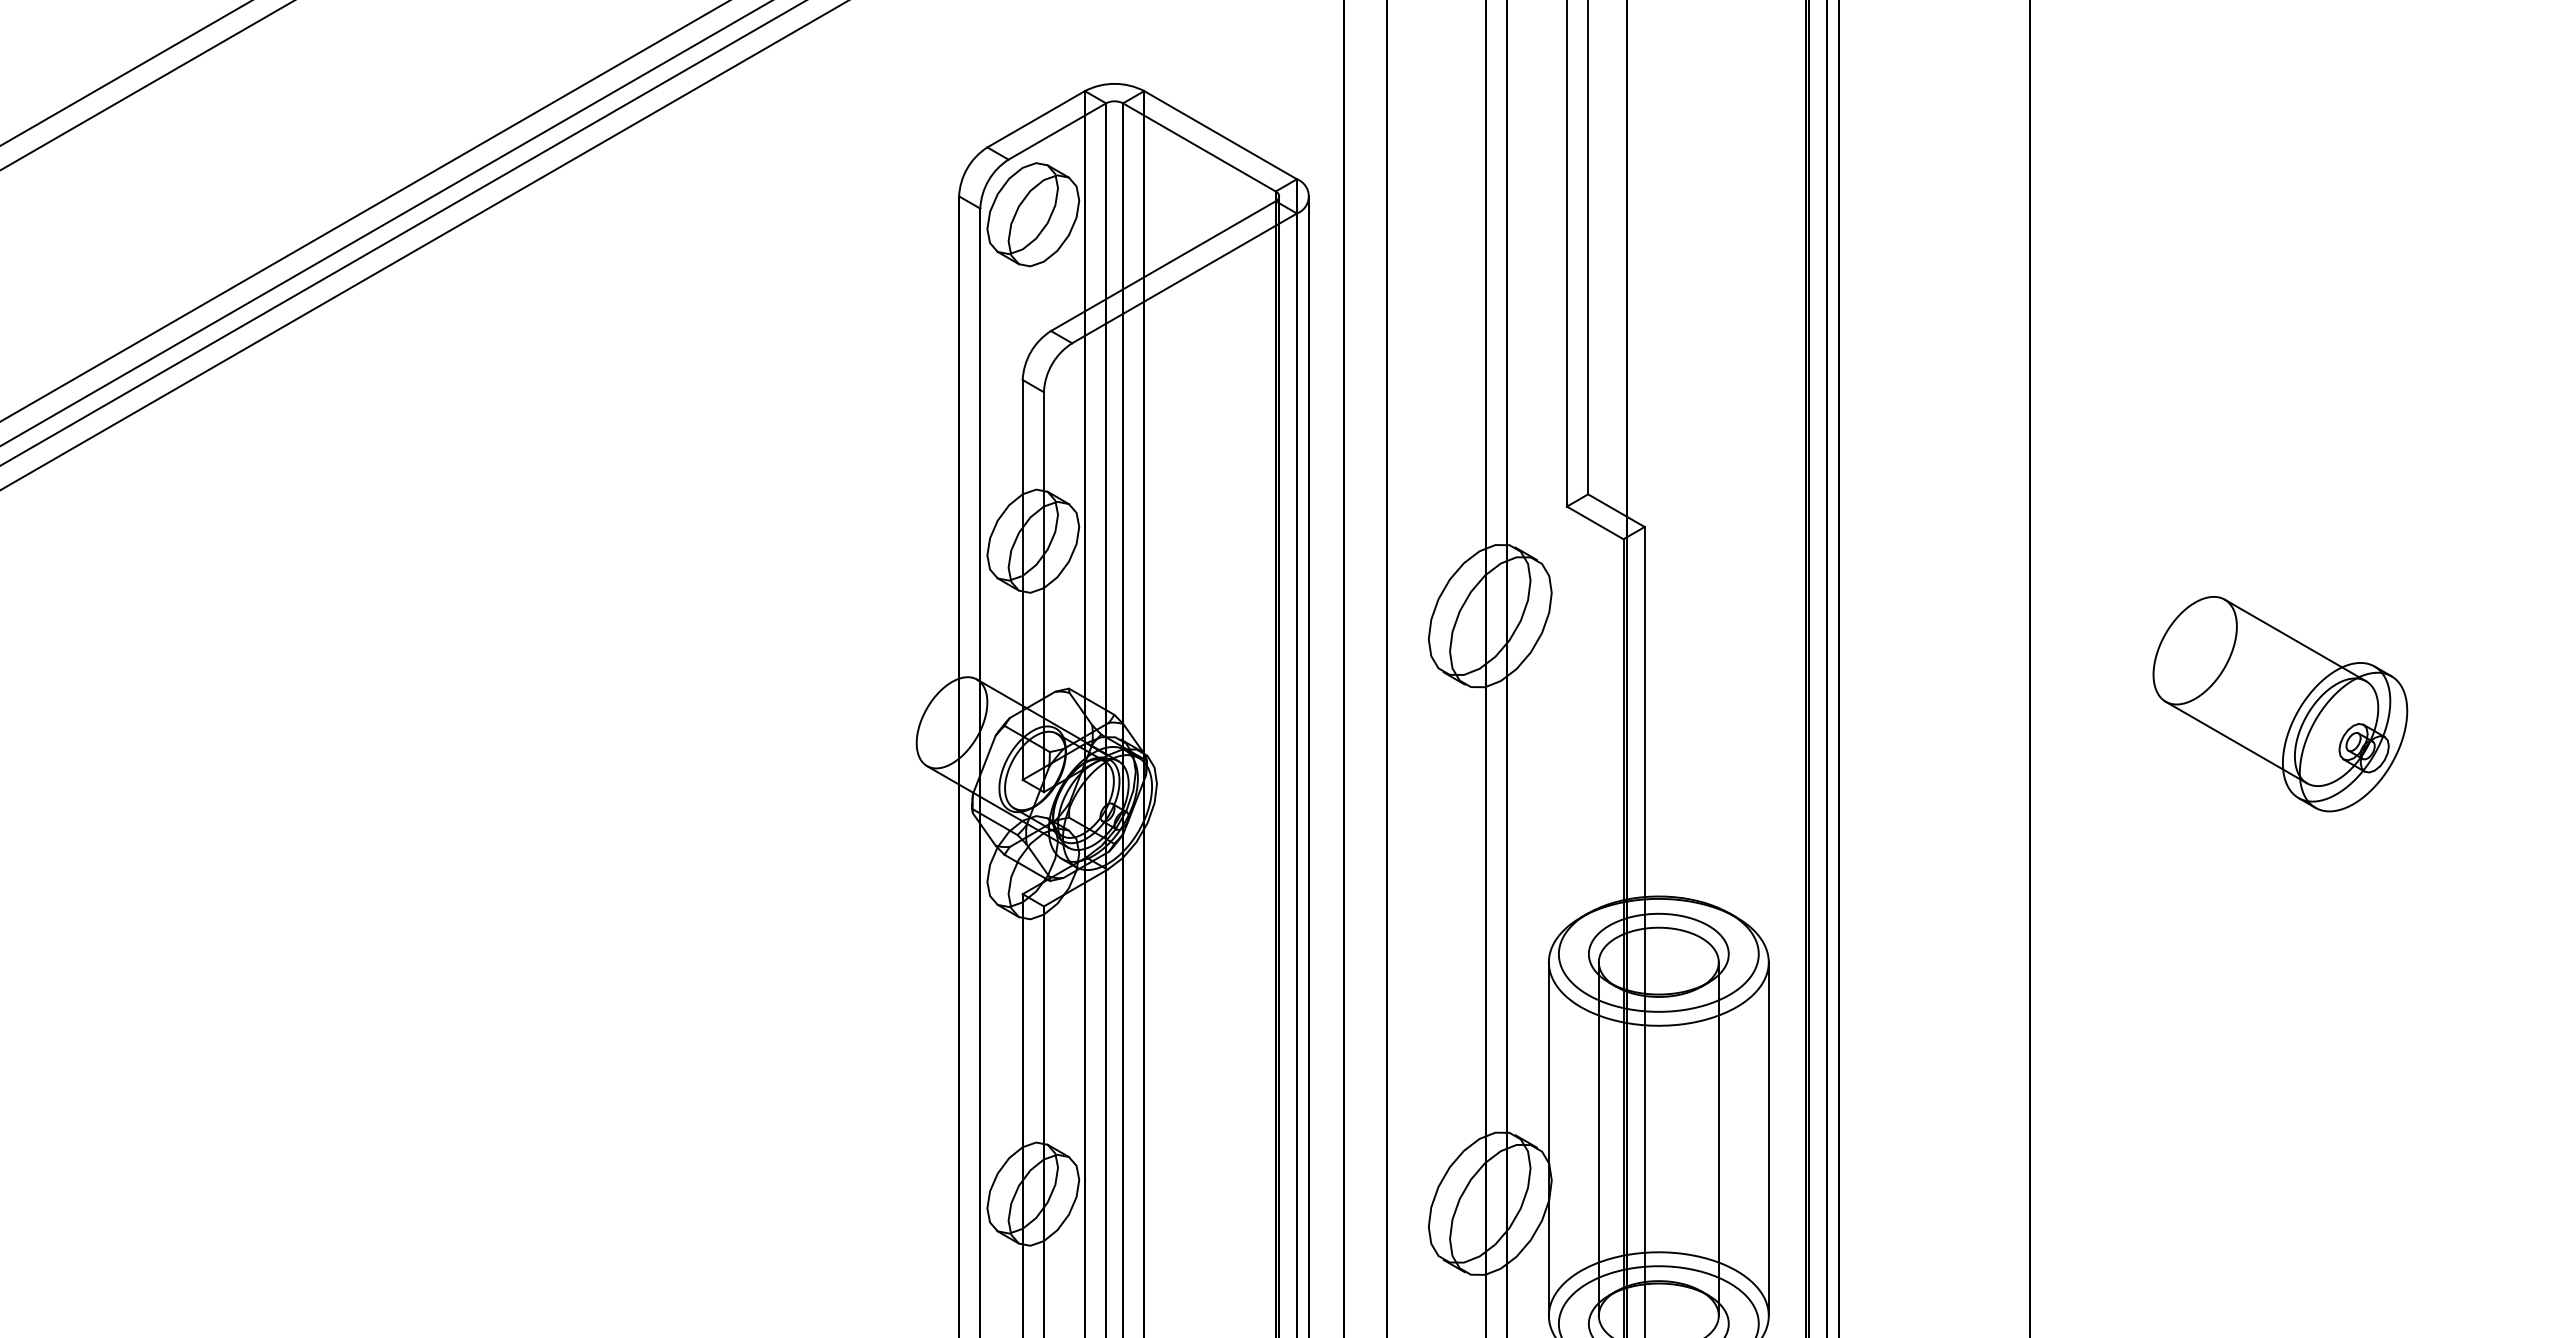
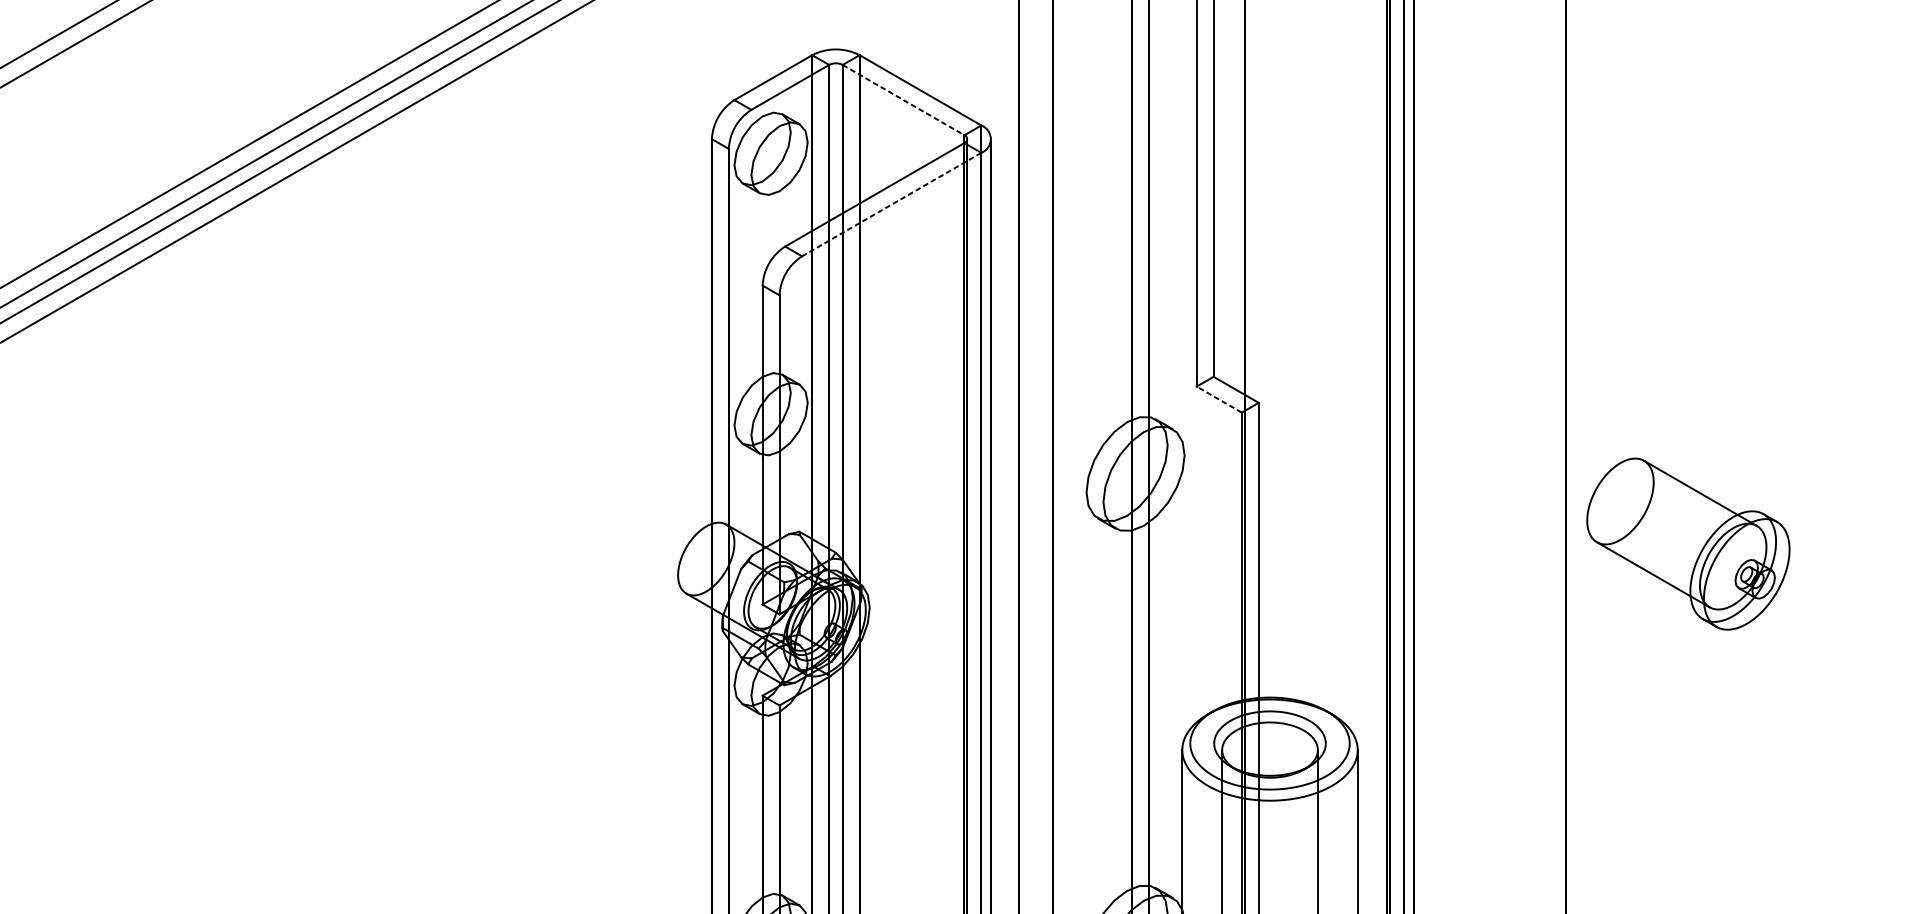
line: (1199, 147) -> (903, 100), solid -> dashed
line: (1184, 278) -> (891, 204), solid -> dashed
line: (1595, 522) -> (1219, 399), solid -> dashed
part: (2280, 704) -> (1688, 544), moved

